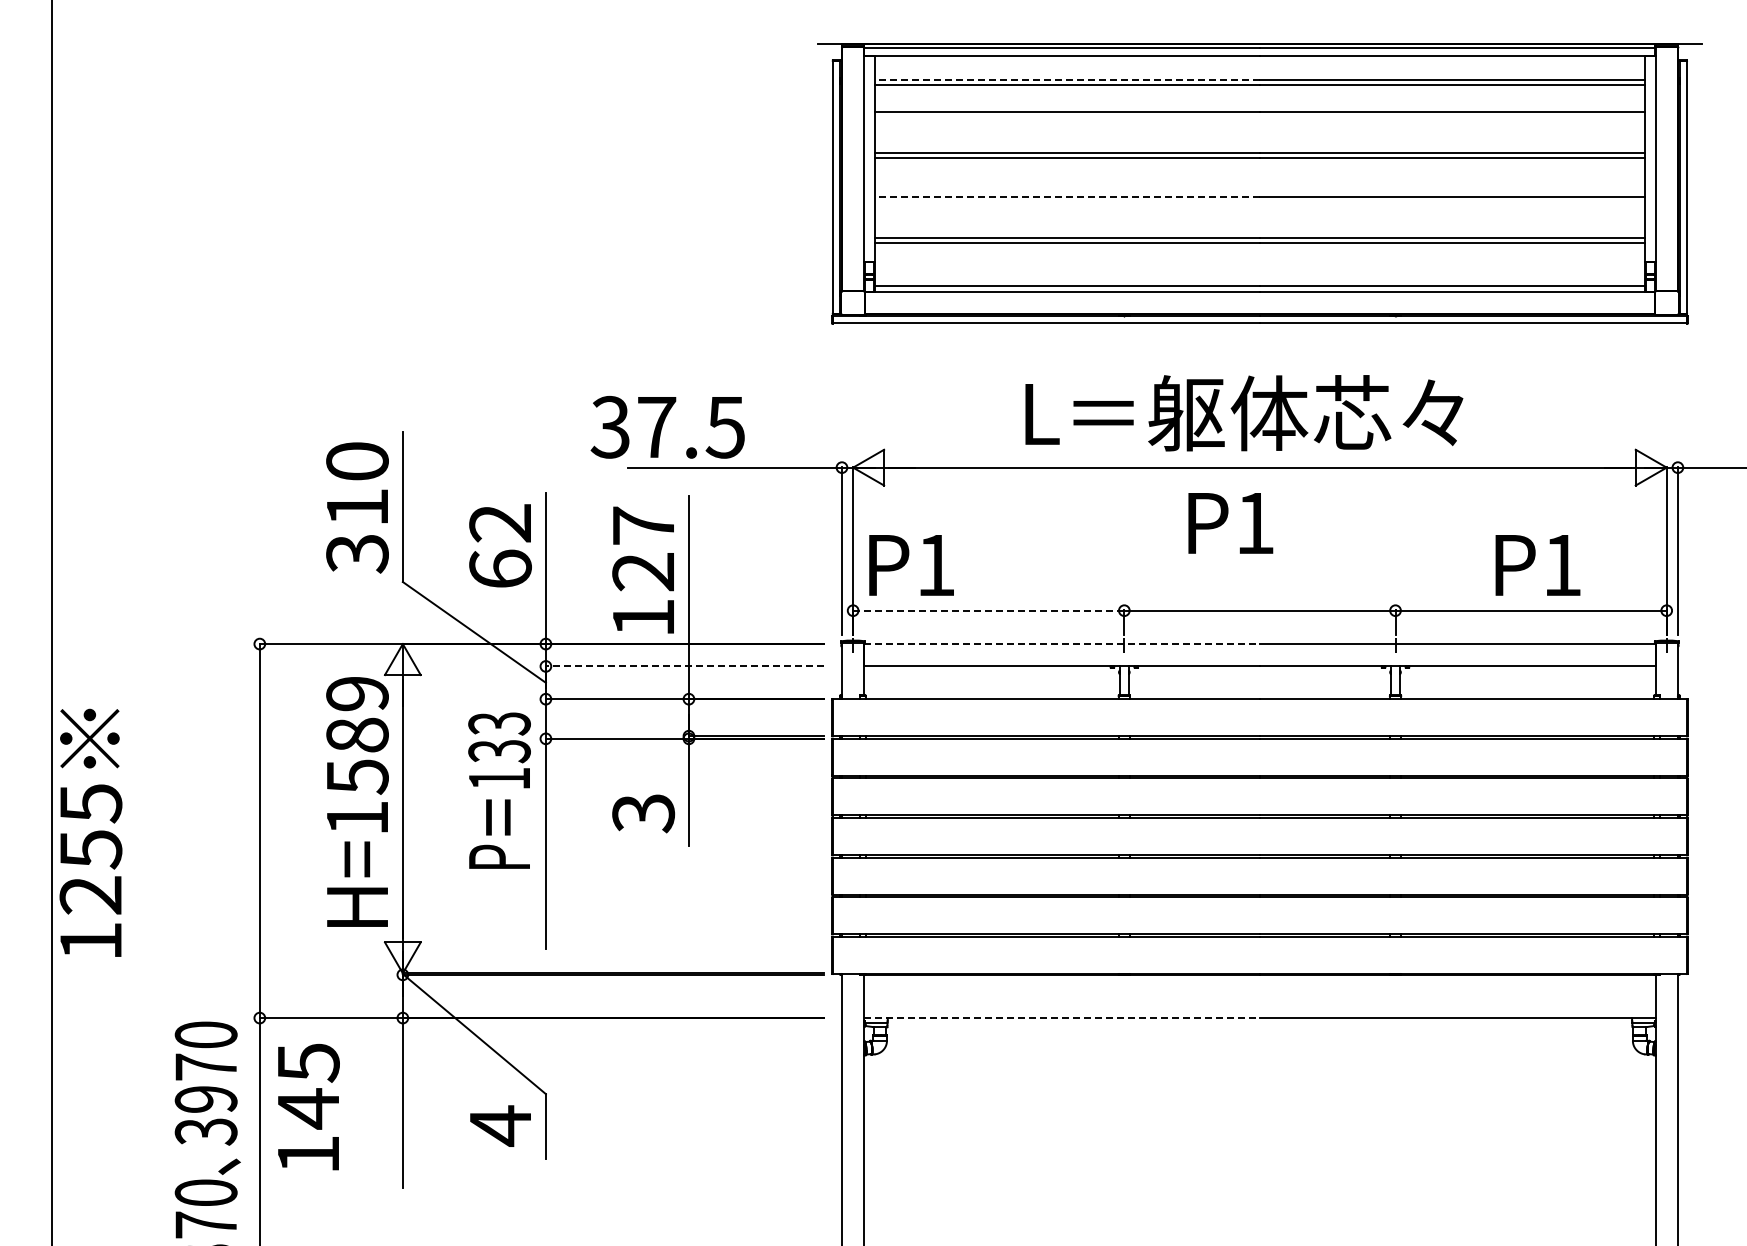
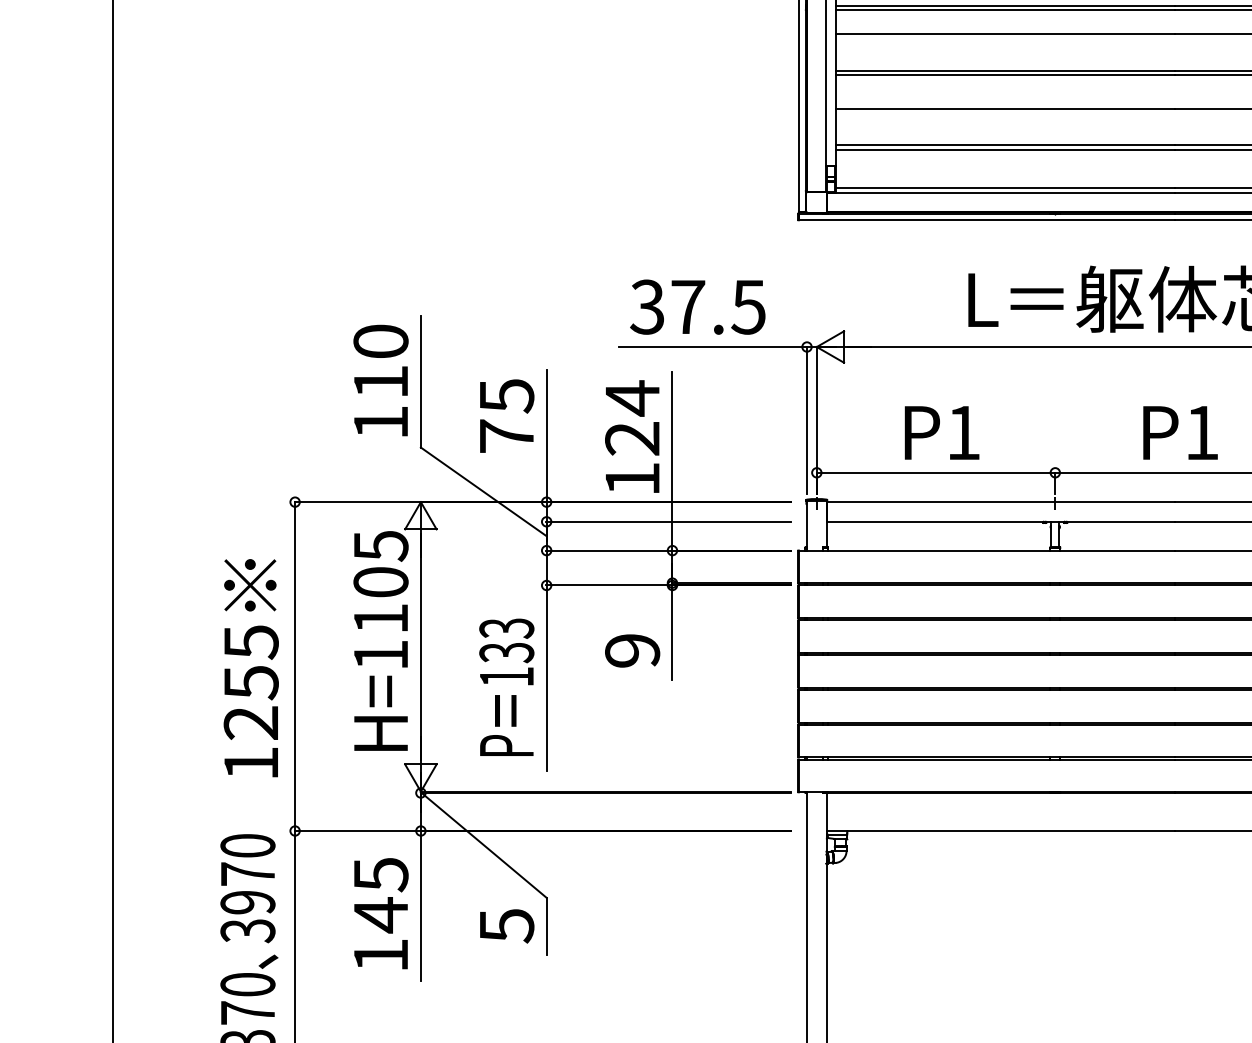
line: (1067, 79) -> (1005, 5), dashed -> solid
line: (1067, 196) -> (1005, 108), dashed -> solid
text: (667, 427) -> (697, 307), moved
text: (1230, 523) -> (1180, 433), moved
text: (643, 526) -> (632, 398), 127 -> 124
text: (500, 545) -> (506, 415), 62 -> 75
text: (357, 554) -> (381, 423), 310 -> 110
text: (911, 565) -> (942, 433), moved
line: (988, 610) -> (935, 472), dashed -> solid
line: (1062, 644) -> (1000, 502), dashed -> solid
line: (684, 666) -> (668, 521), dashed -> solid
text: (357, 735) -> (381, 582), H=1589 -> H=1105
text: (499, 790) -> (506, 687), moved
text: (643, 813) -> (632, 651), 3 -> 9
text: (90, 832) -> (250, 667), moved
line: (1062, 1018) -> (1000, 831), dashed -> solid
text: (308, 1107) -> (381, 914), moved
text: (500, 1125) -> (506, 925), 4 -> 5

